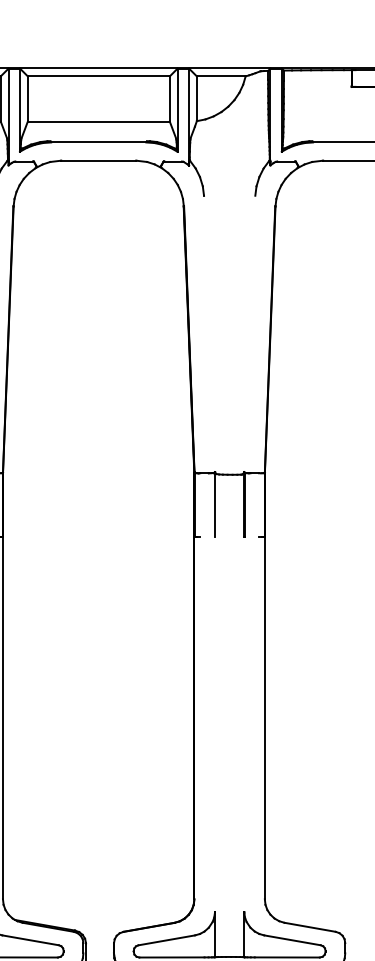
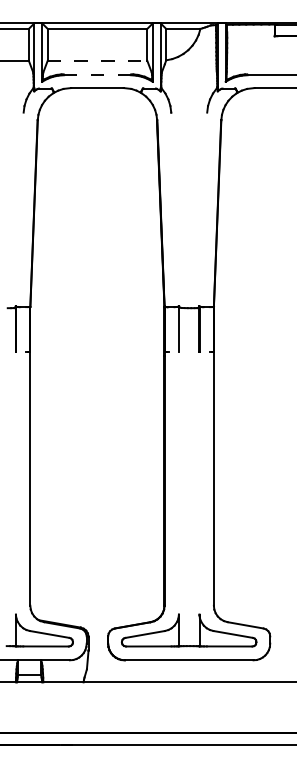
line: (98, 121) -> (97, 60), solid -> dashed
line: (98, 142) -> (97, 75), solid -> dashed

